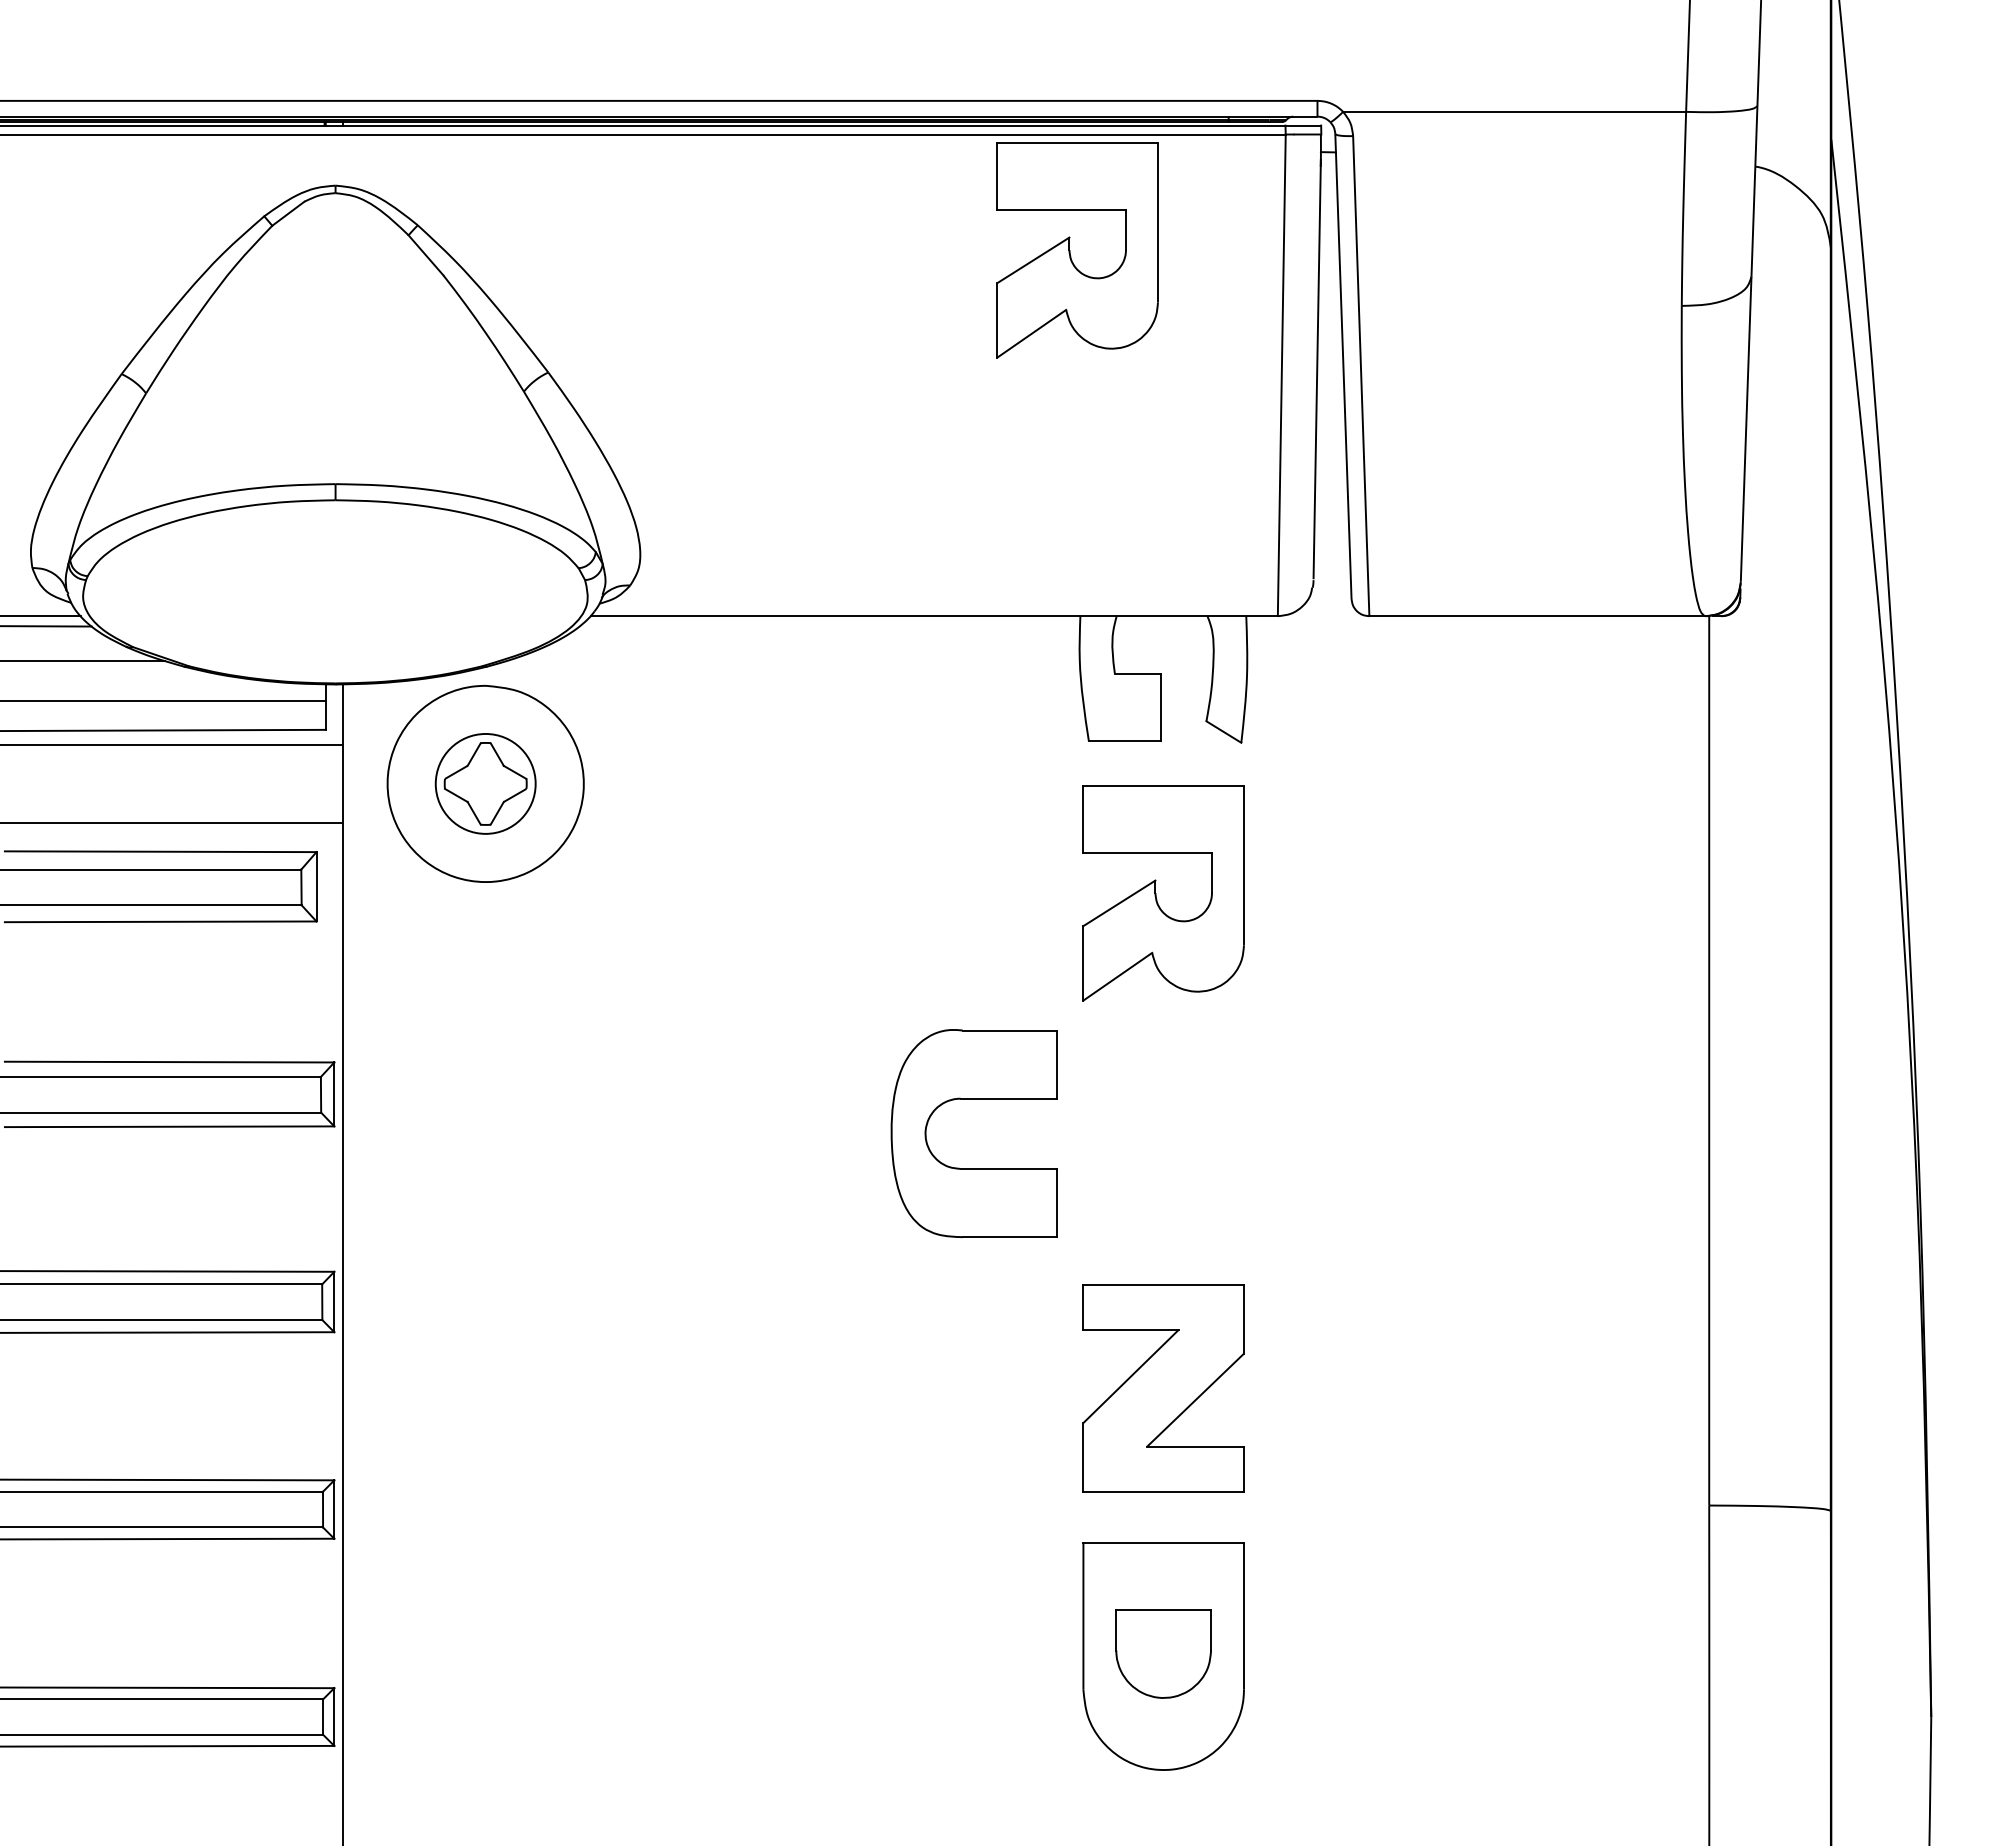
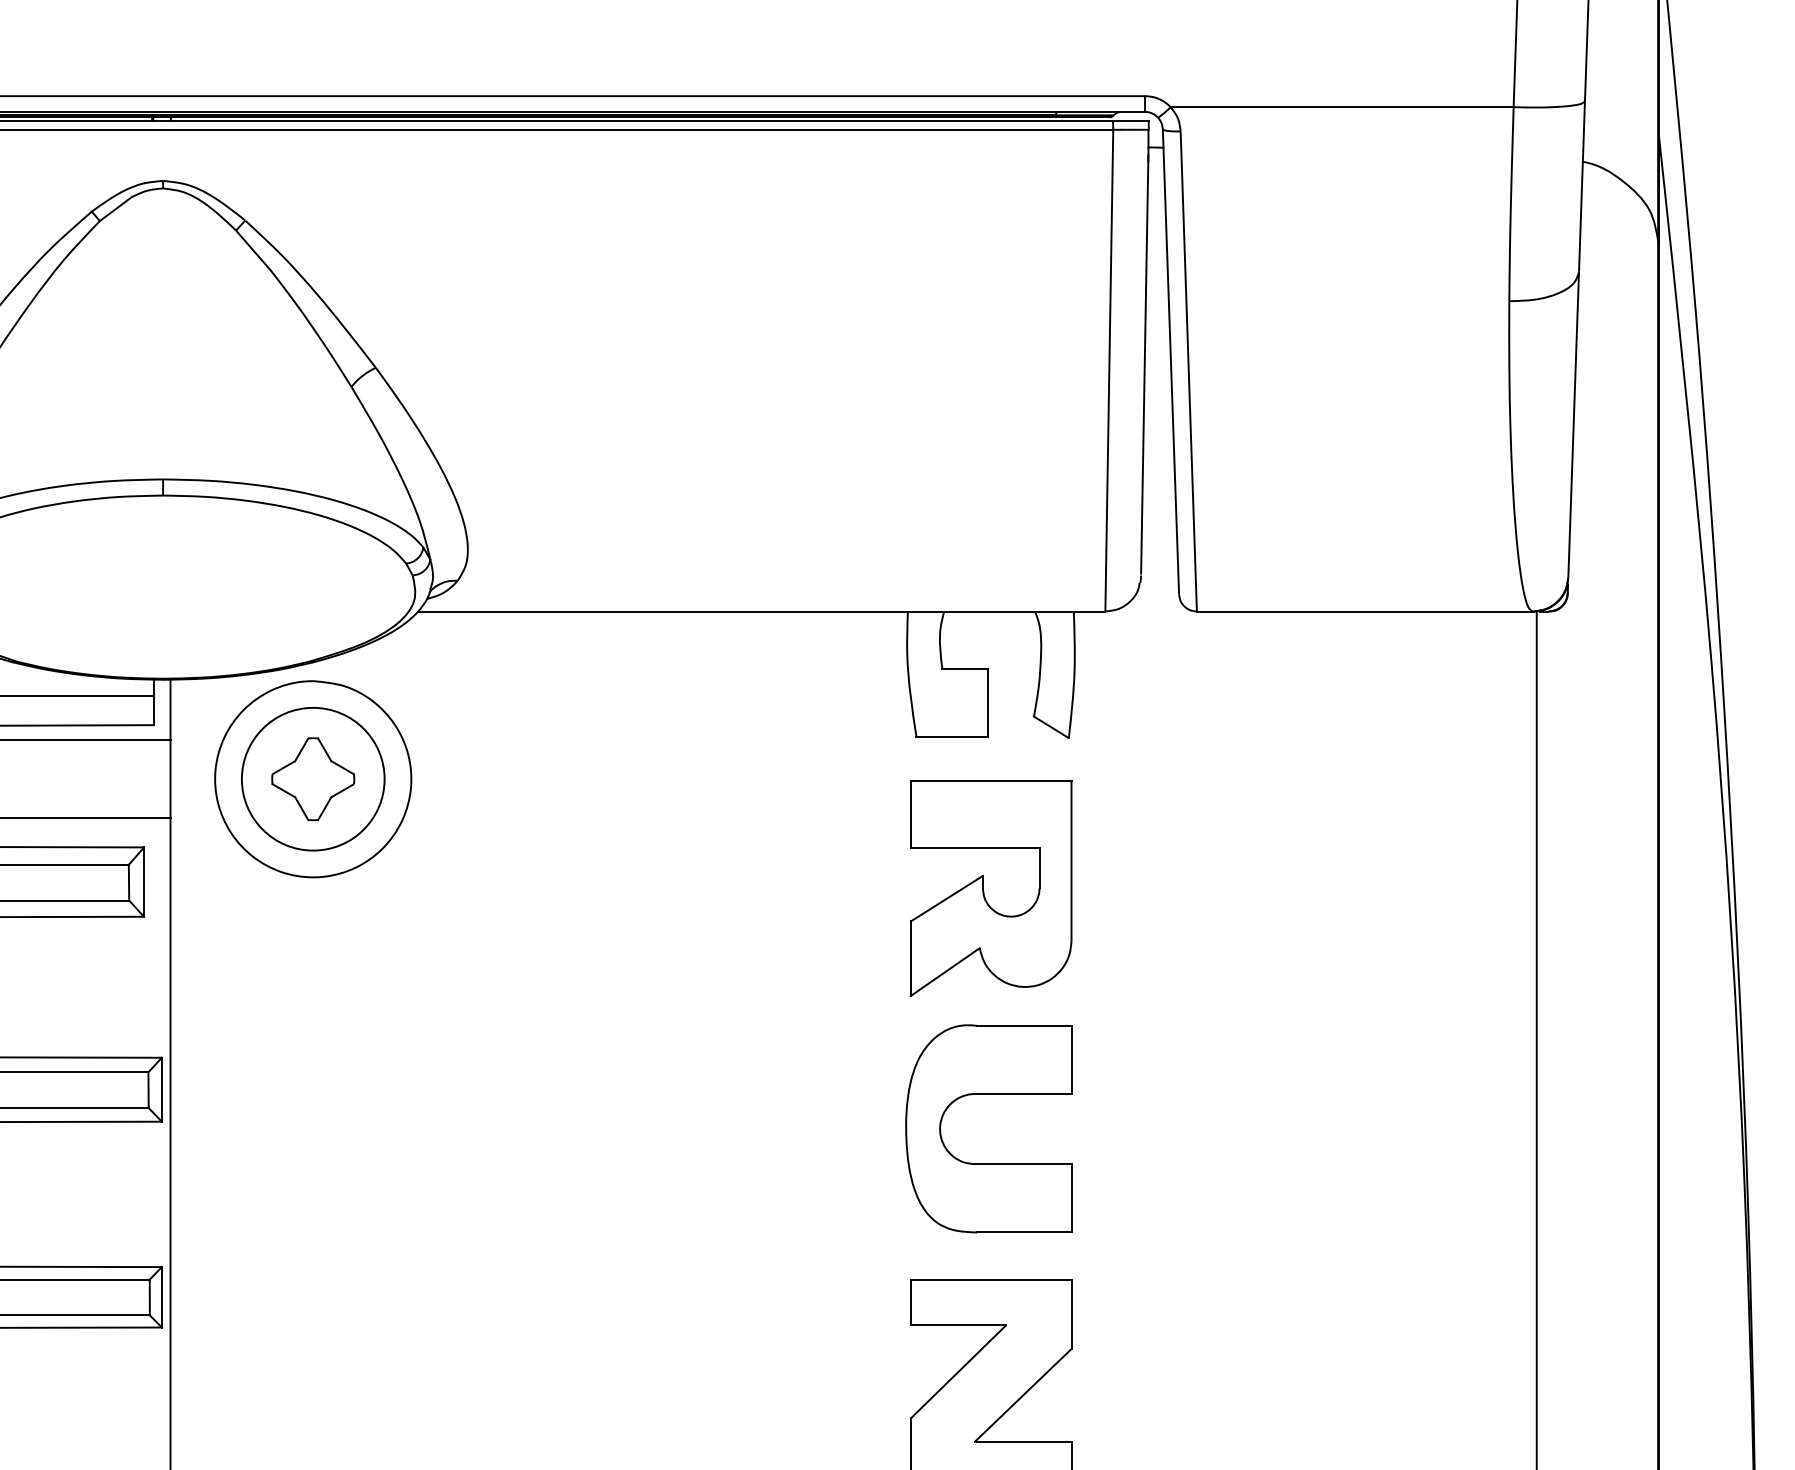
part: (1070, 250) -> (898, 245), removed
circle: (485, 783) -> (313, 778), size x1.43
part: (973, 1099) -> (988, 1094), moved

